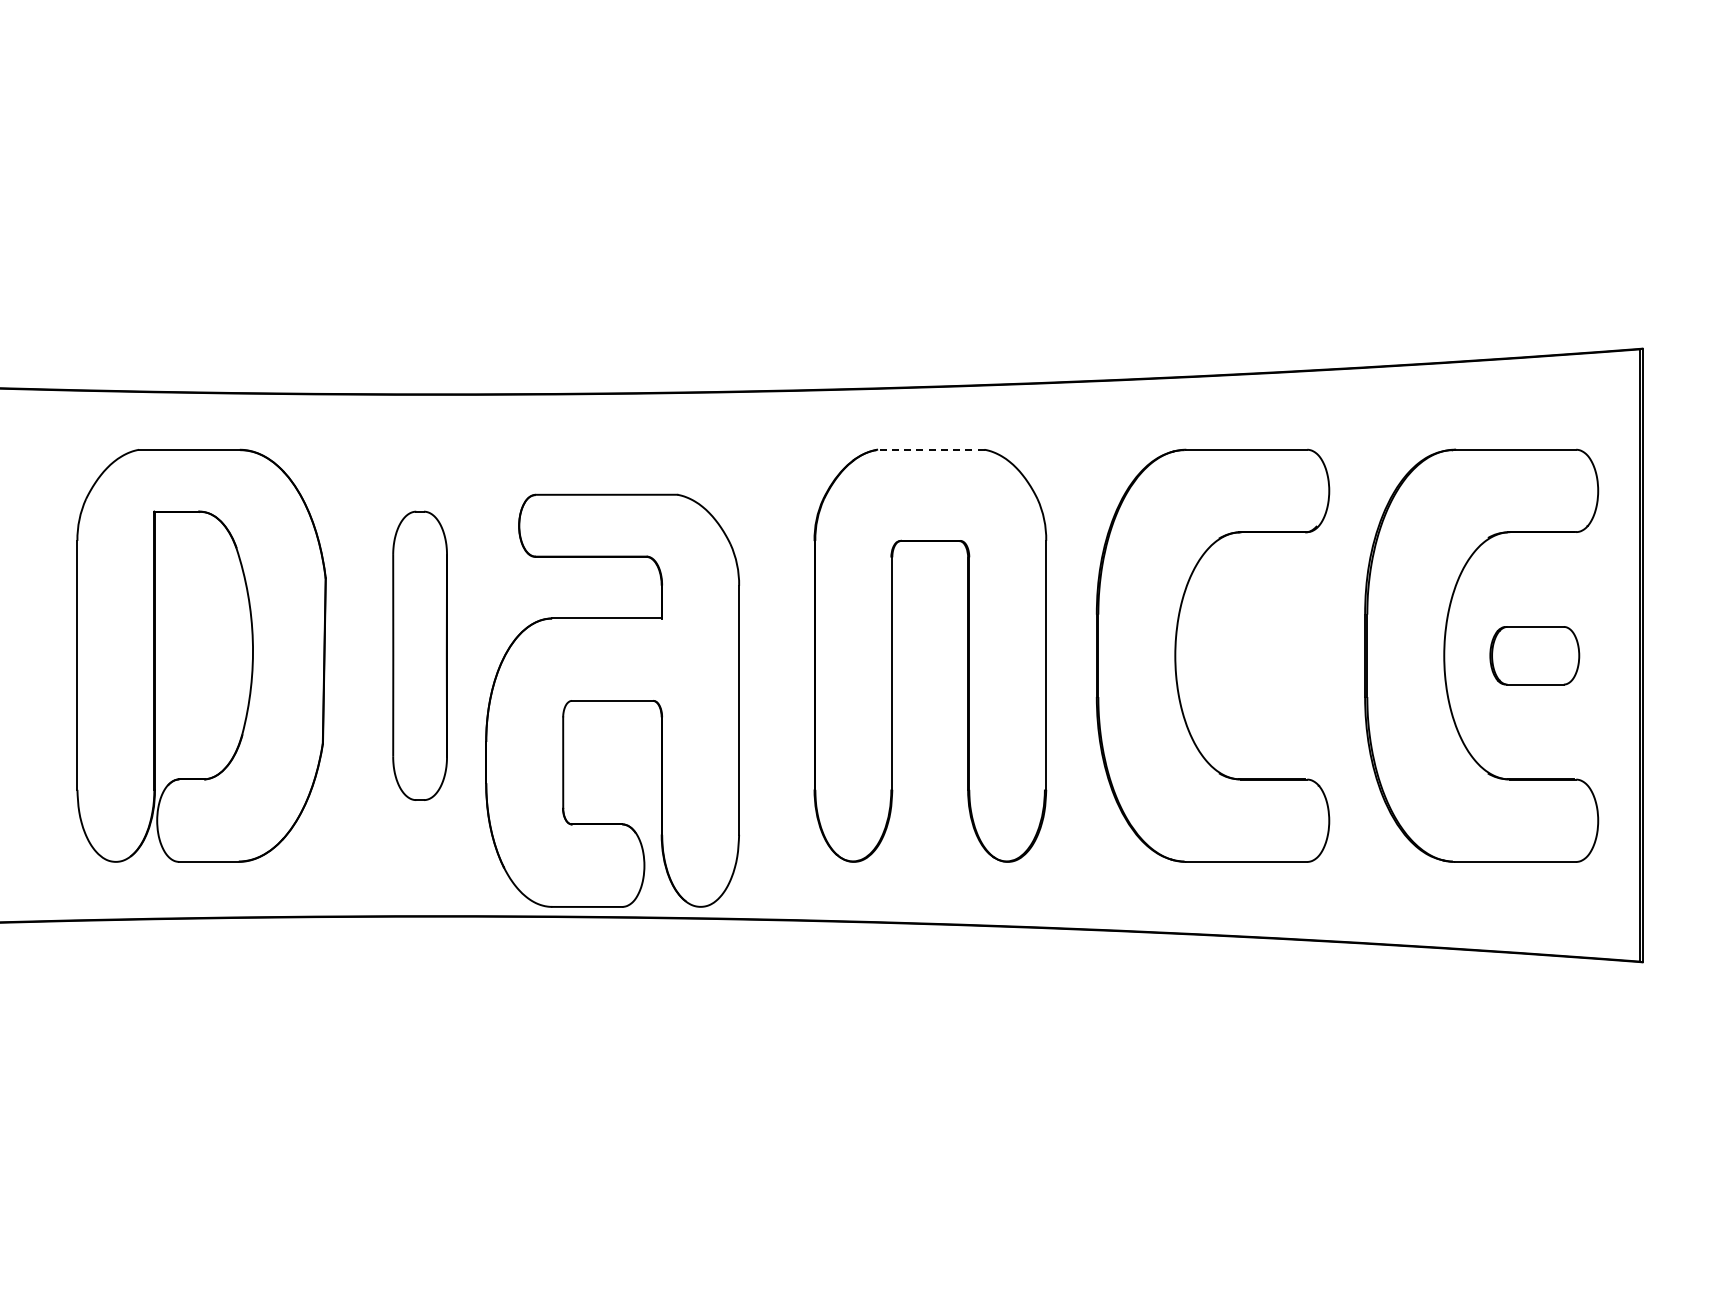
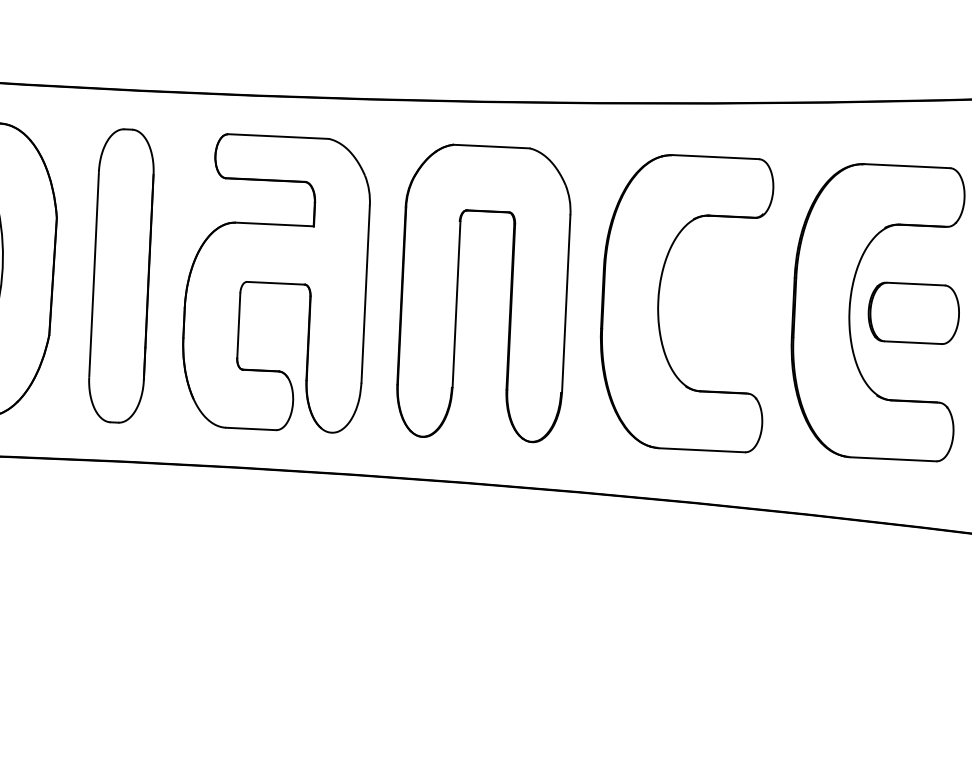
line: (930, 449) -> (491, 146), dashed -> solid
part: (419, 655) -> (120, 275), size x1.43
part: (1534, 655) -> (913, 313), size x1.43
part: (612, 700) -> (275, 283), moved

